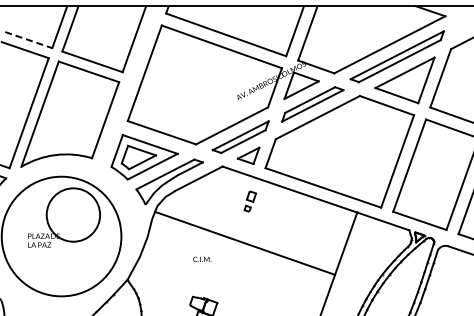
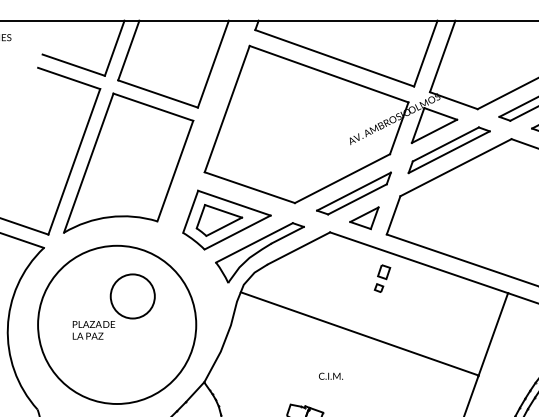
line: (28, 40) -> (73, 65), dashed -> solid
part: (250, 201) -> (382, 278), moved
circle: (73, 214) -> (132, 295), size x0.62
text: (202, 259) -> (331, 376), moved

